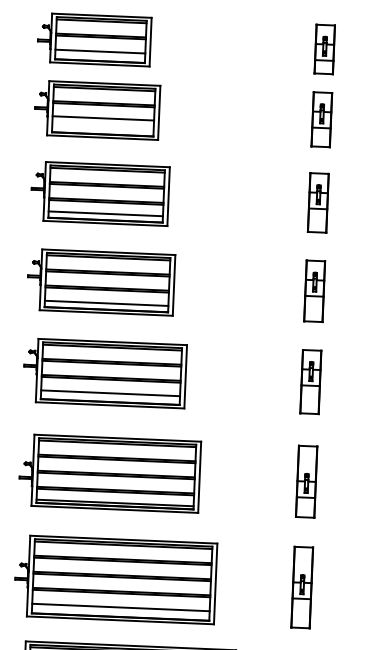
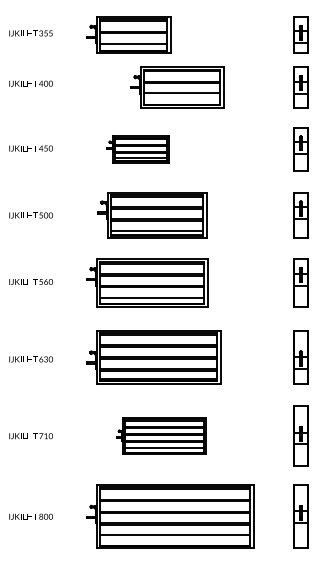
part: (97, 110) -> (177, 87), moved
part: (99, 193) -> (137, 149), size x0.6
part: (100, 282) -> (152, 215), moved
part: (115, 578) -> (161, 435), size x0.6

